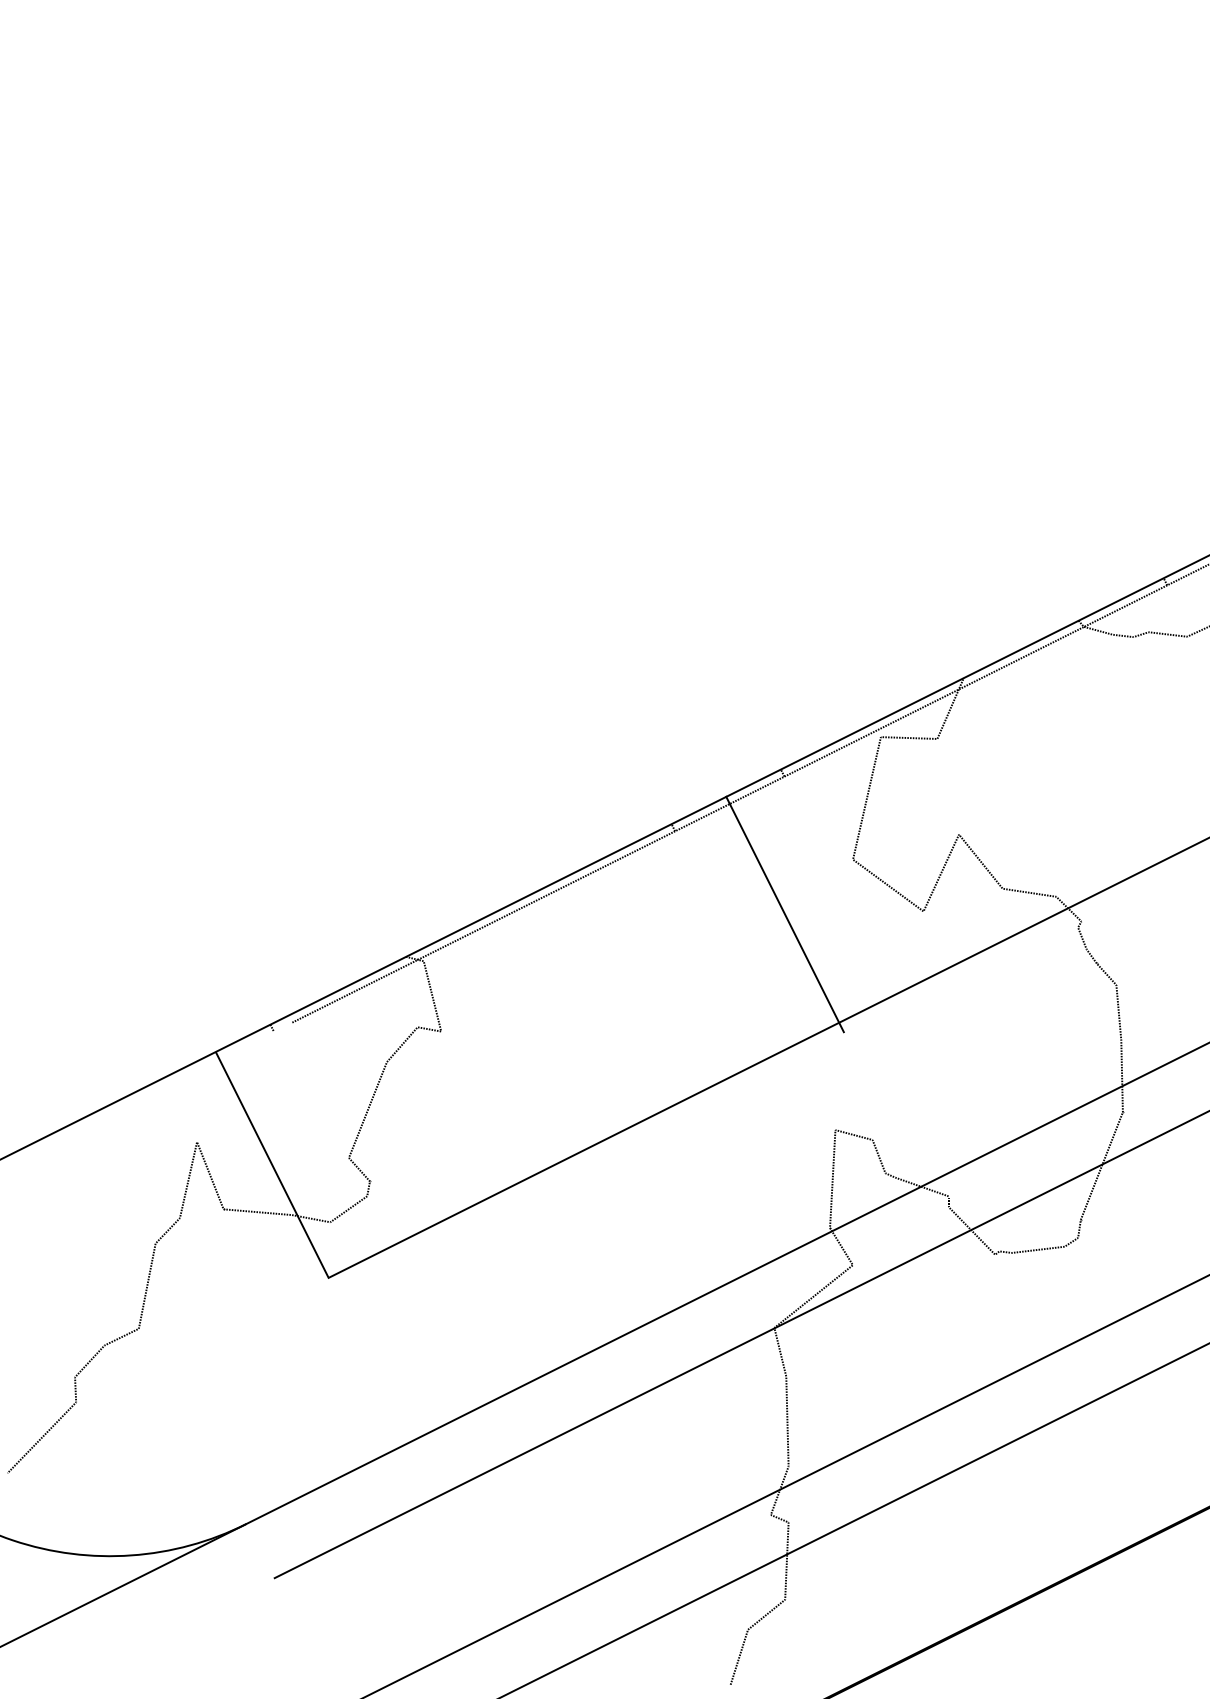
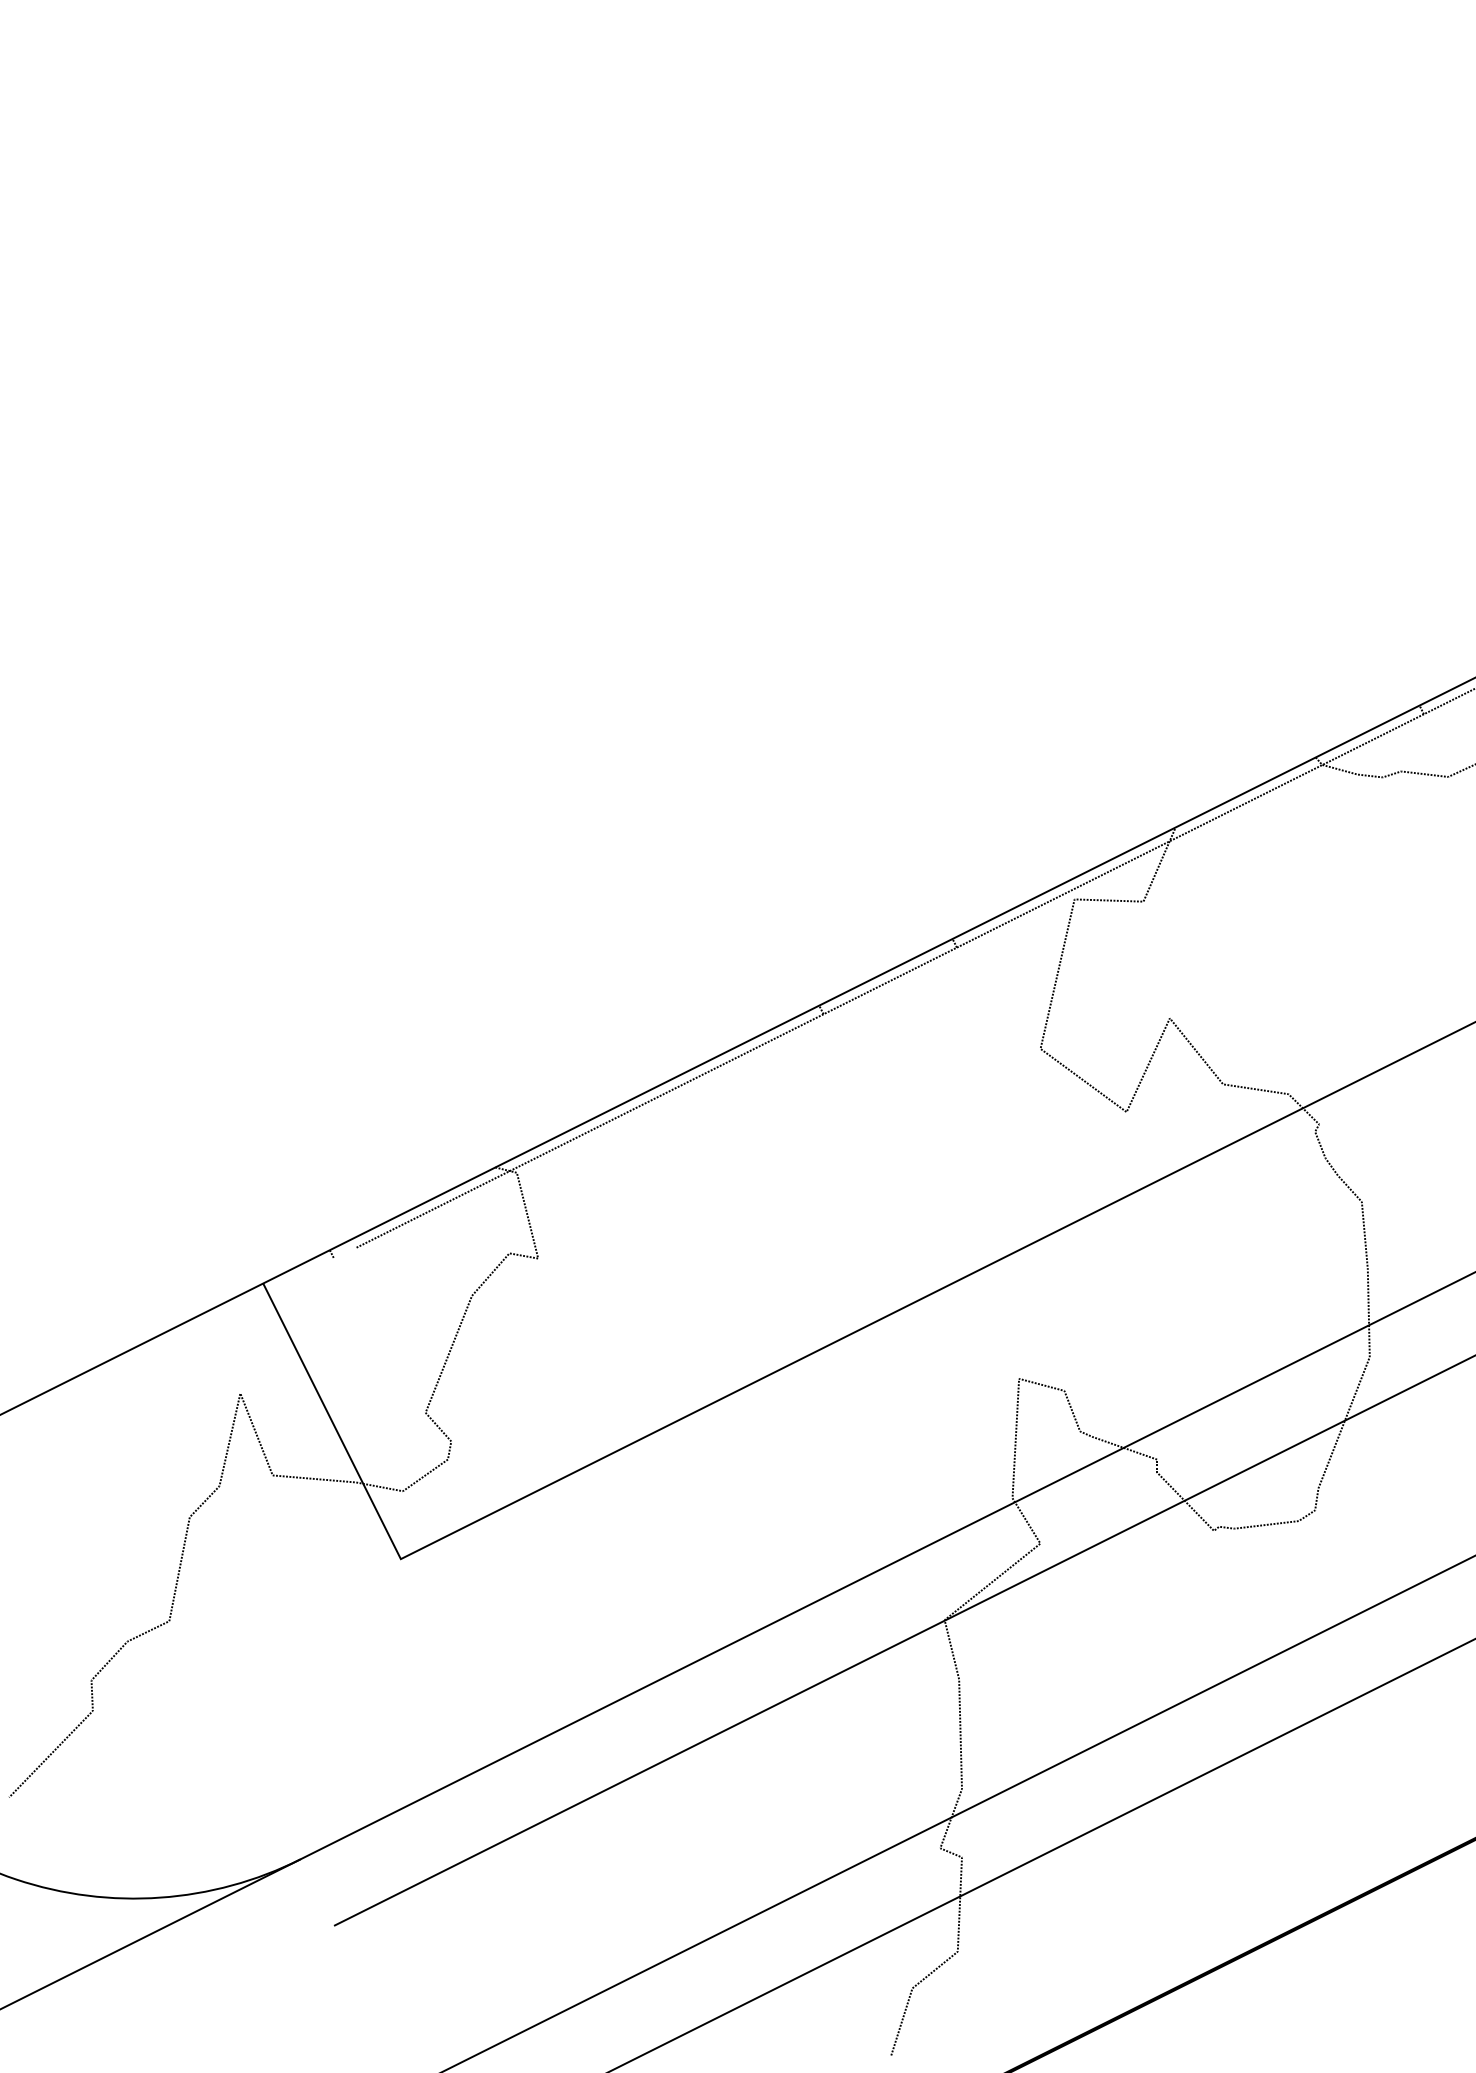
line: (784, 914) -> (956, 1115), removed

